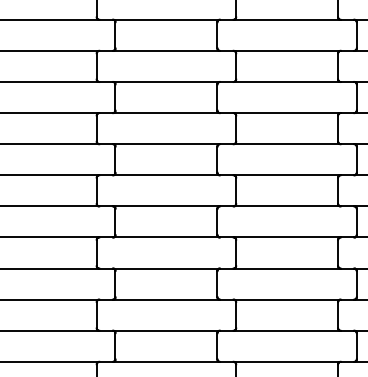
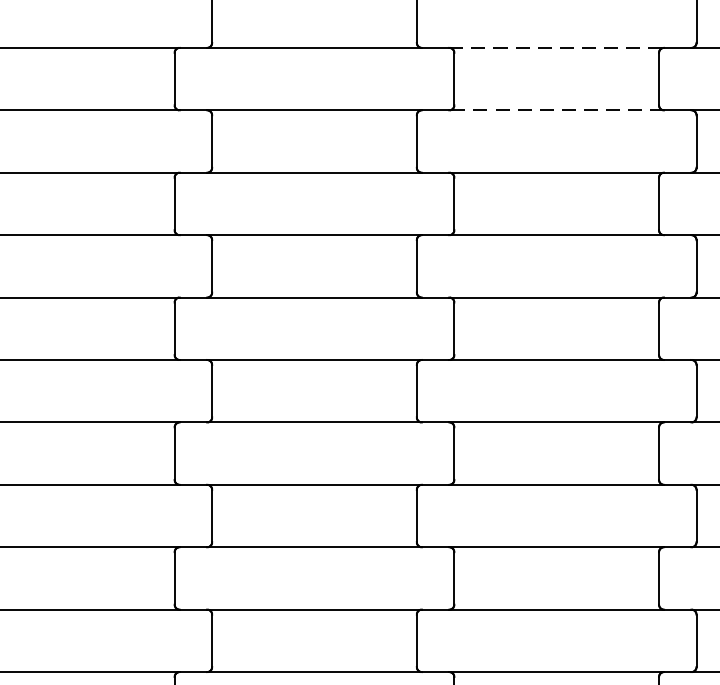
line: (287, 50) -> (557, 47), solid -> dashed
line: (287, 81) -> (557, 109), solid -> dashed

